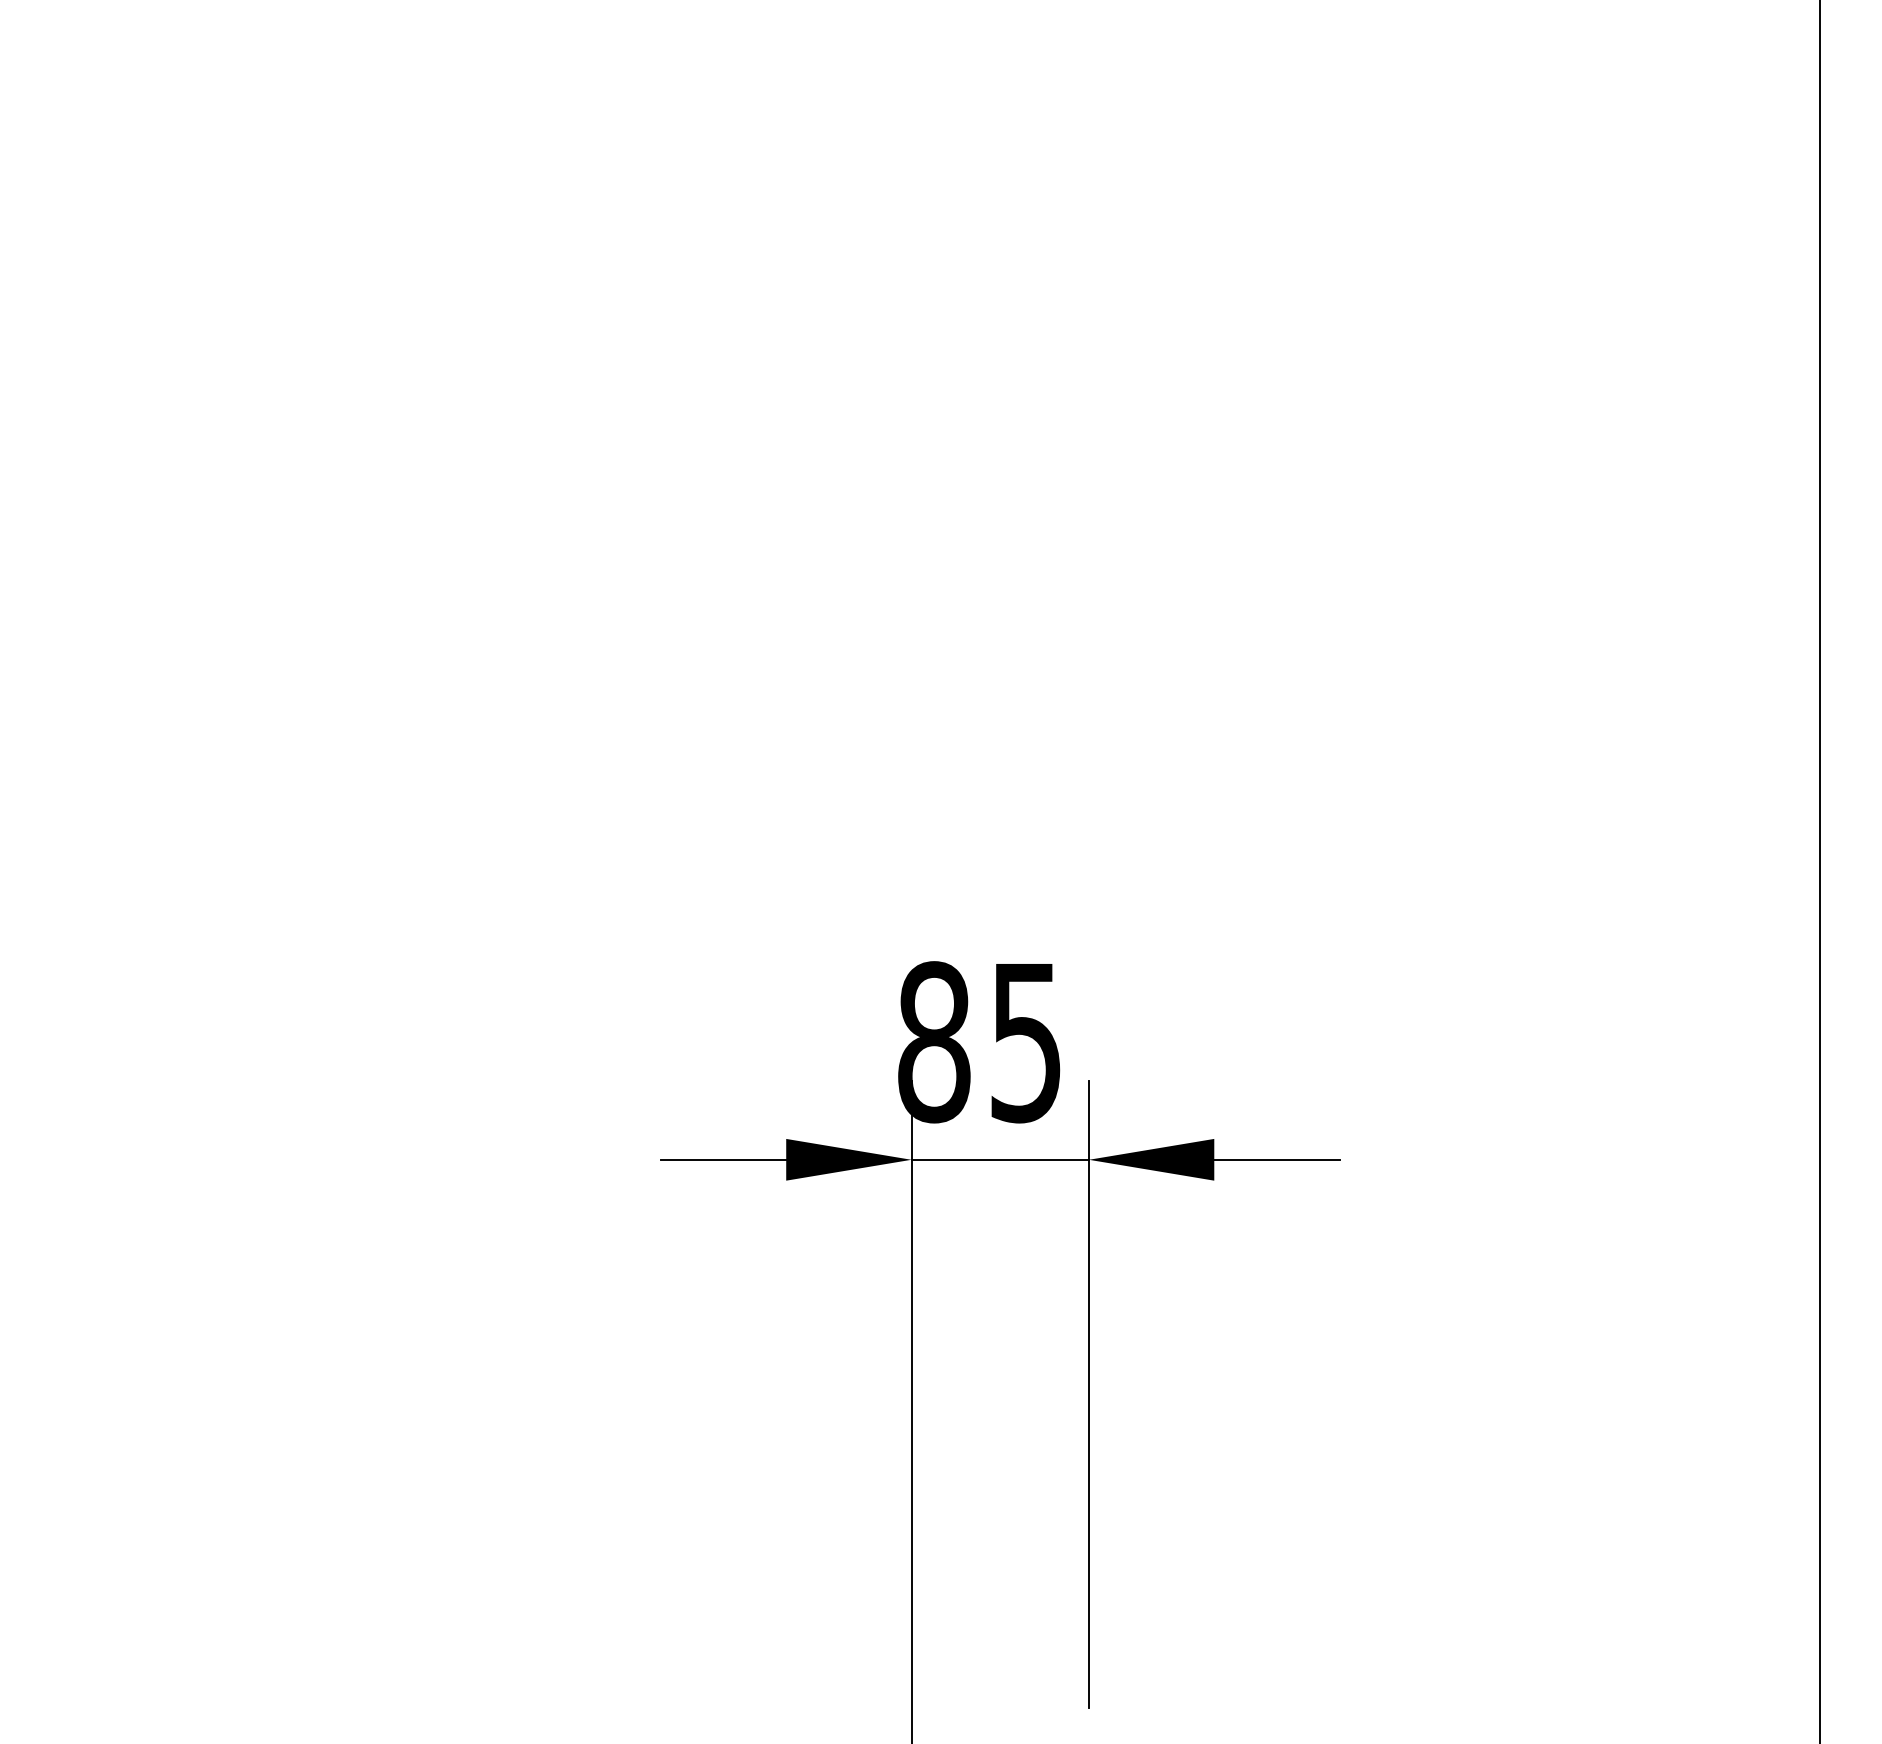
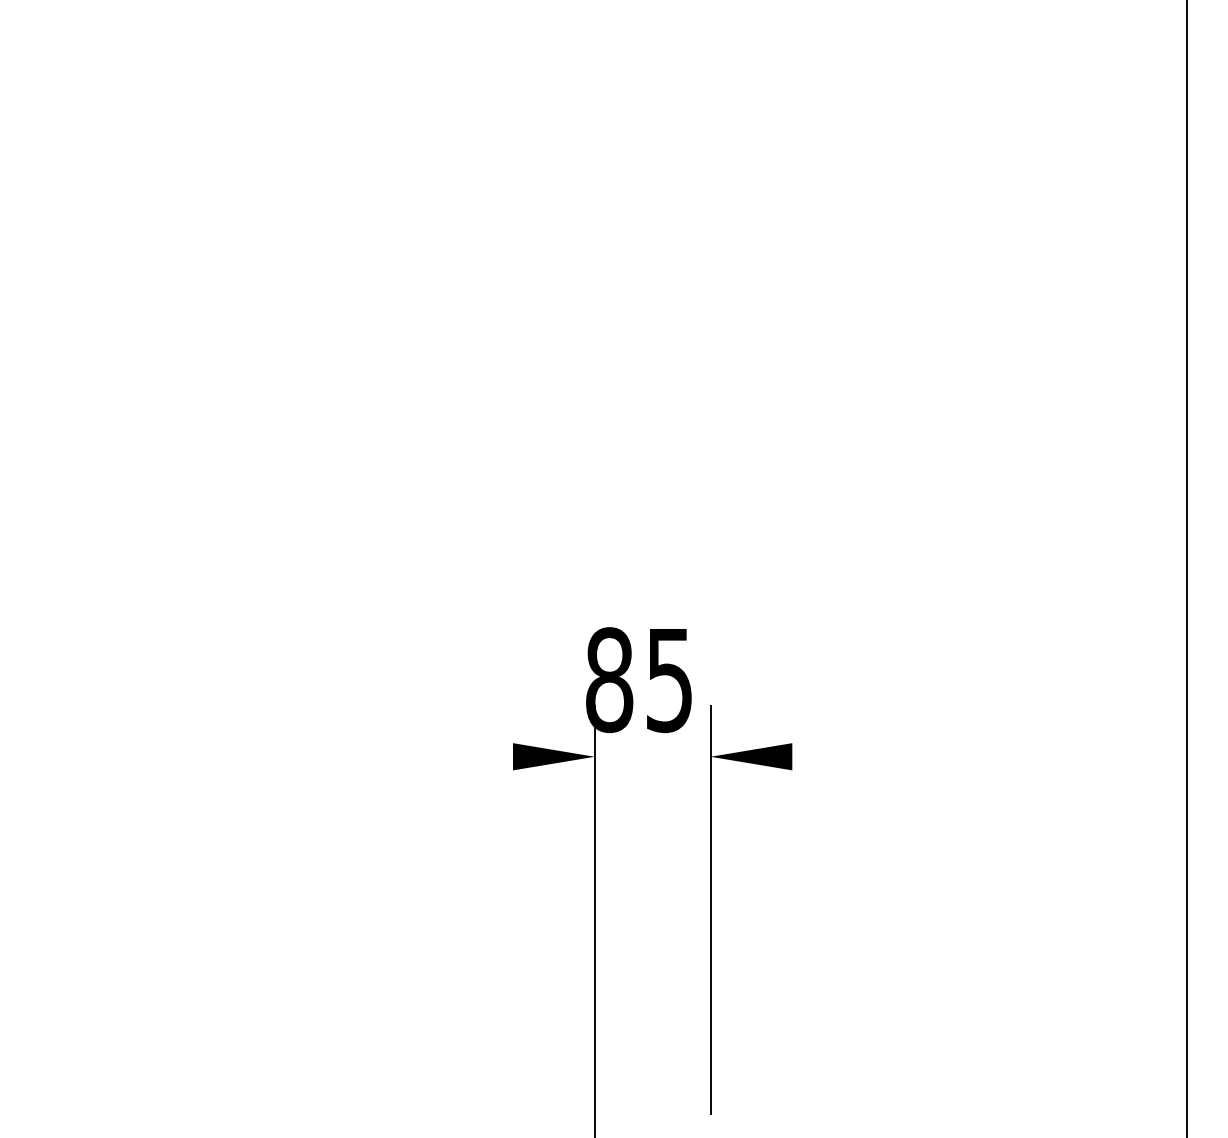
line: (724, 1159) -> (472, 756), removed
line: (1000, 1159) -> (652, 756), removed
line: (1277, 1159) -> (833, 756), removed

